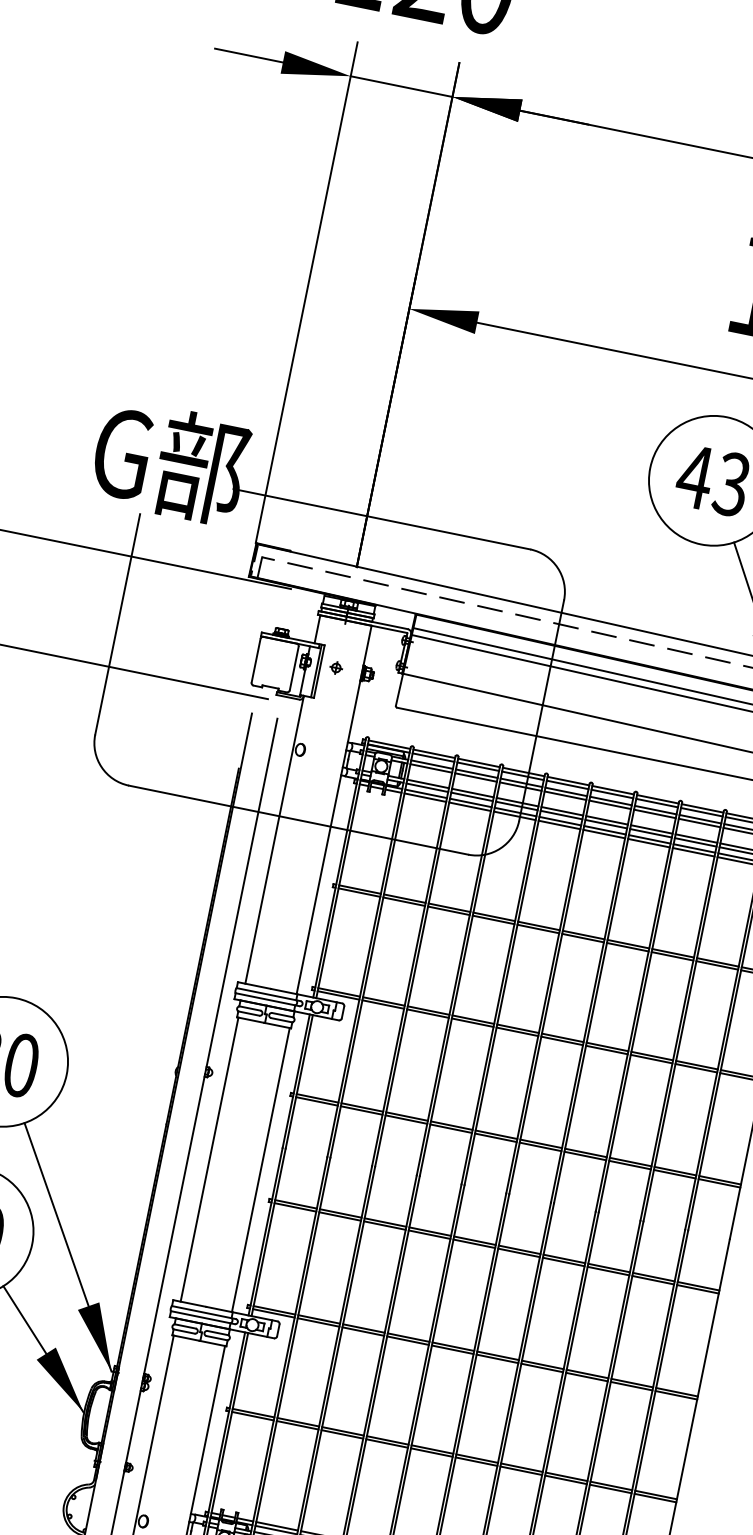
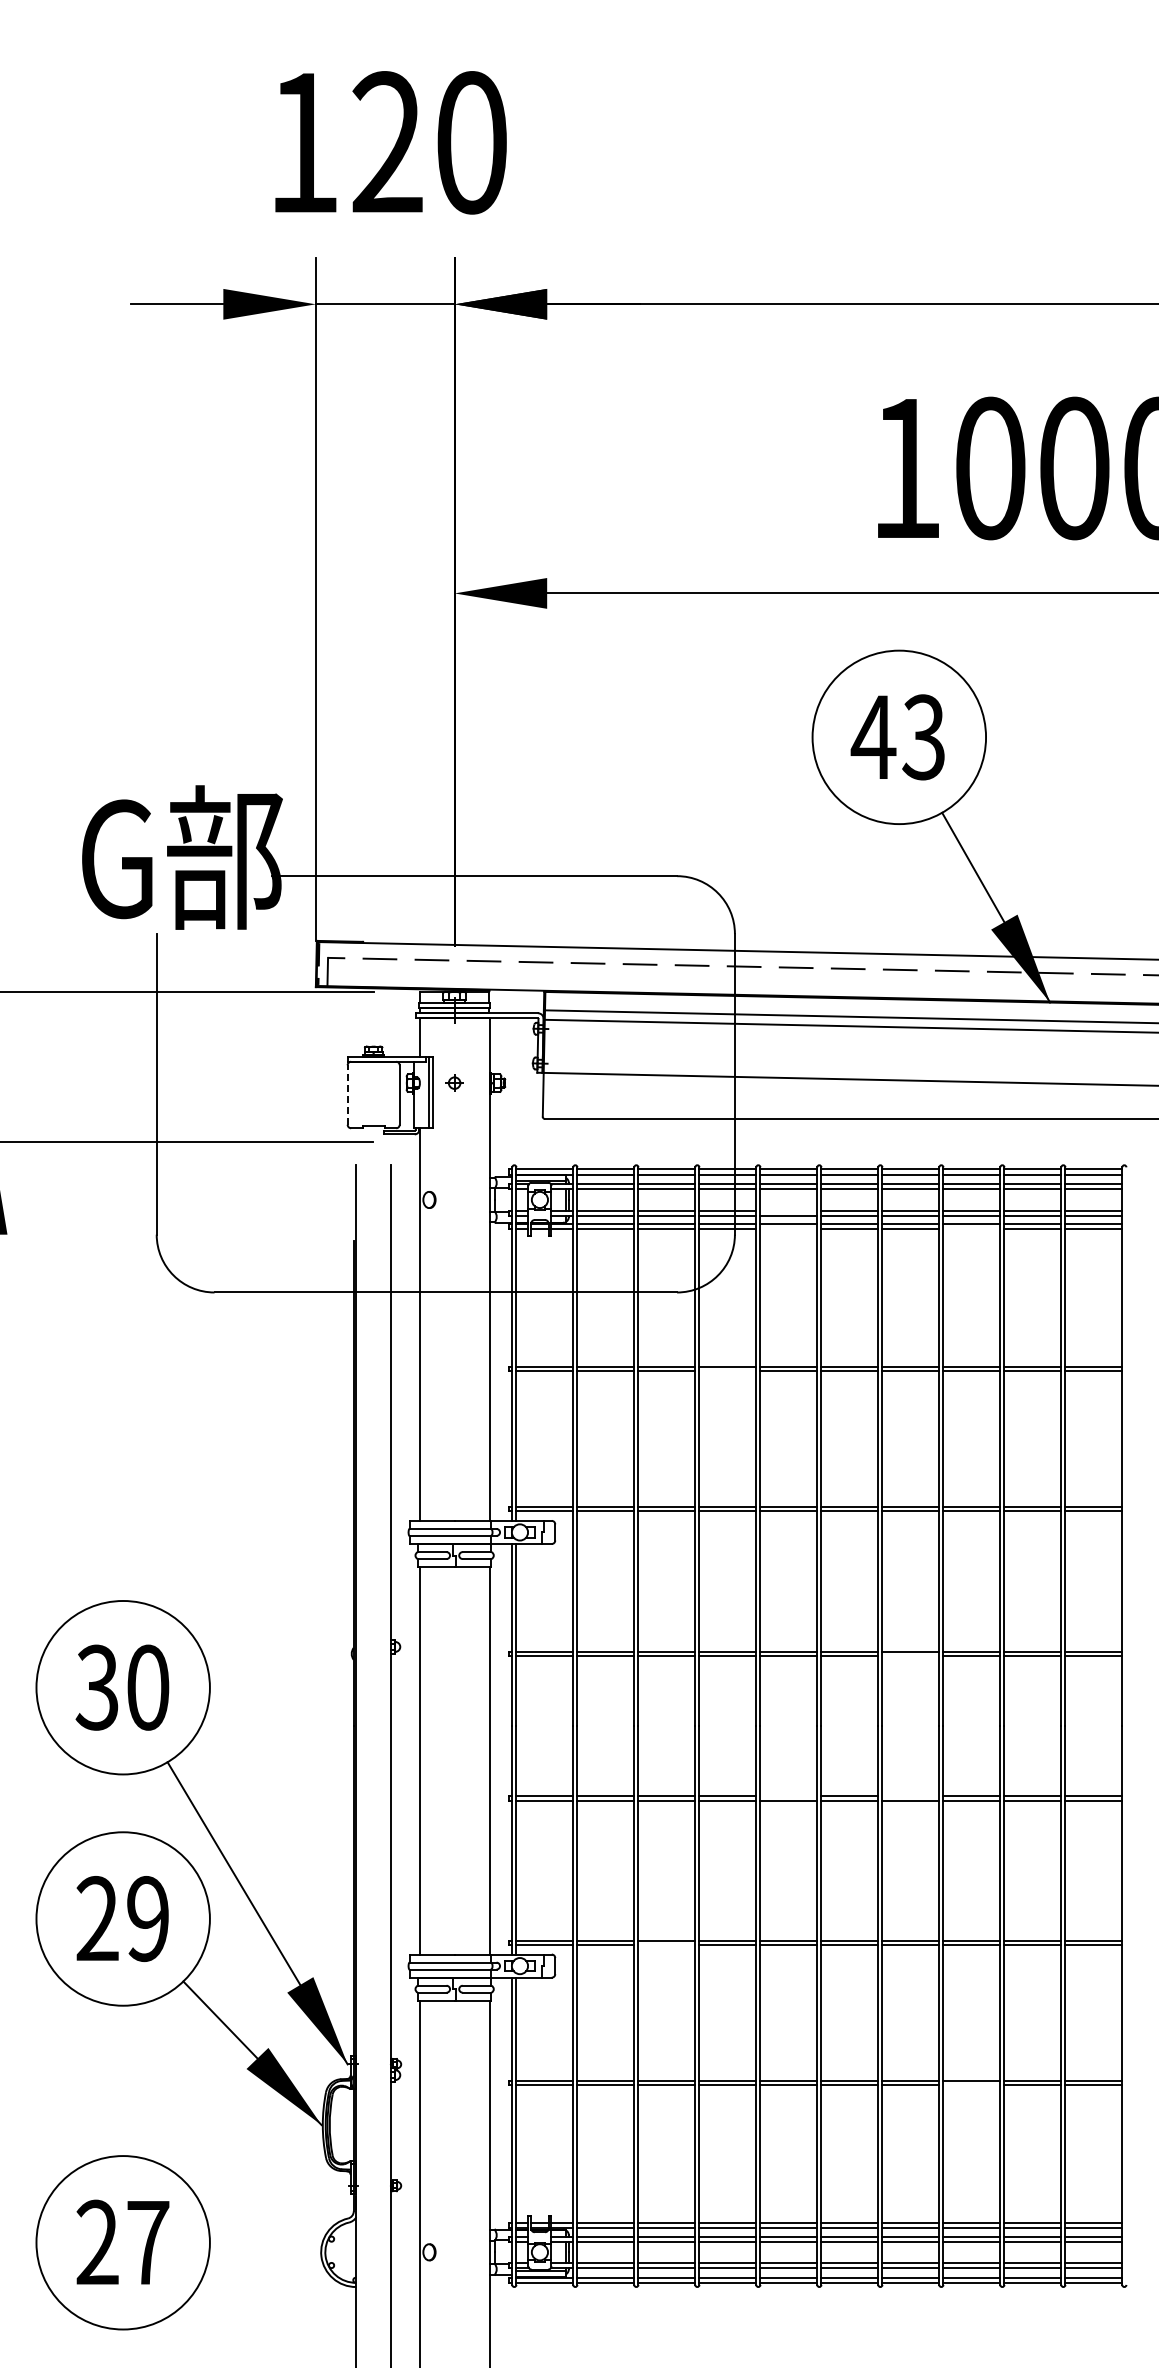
line: (255, 661) -> (347, 1095), solid -> dashed
line: (562, 811) -> (788, 1210), removed
line: (559, 825) -> (788, 1229), removed
line: (693, 852) -> (971, 1229), removed
line: (493, 920) -> (727, 1371), removed
line: (585, 1155) -> (910, 1655), removed
line: (474, 1240) -> (788, 1796), removed
line: (564, 1259) -> (910, 1796), removed
line: (363, 1331) -> (666, 1945), removed
line: (565, 1479) -> (971, 2085), removed

